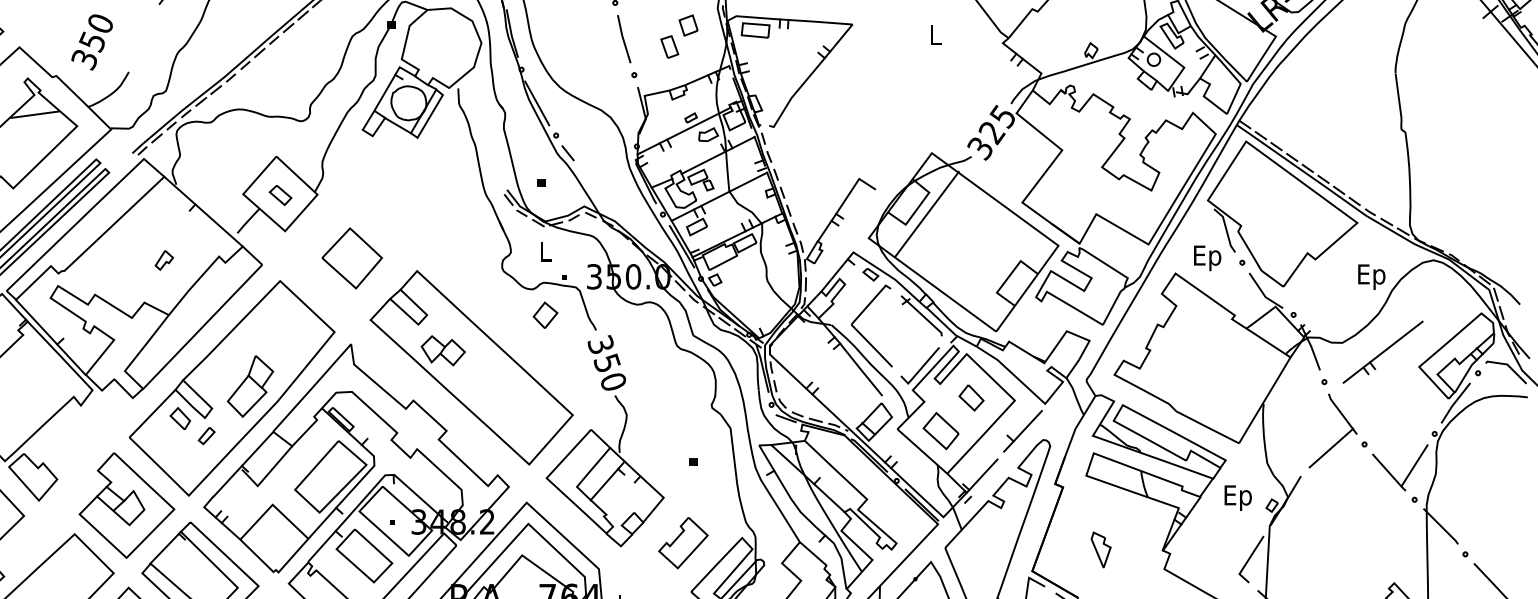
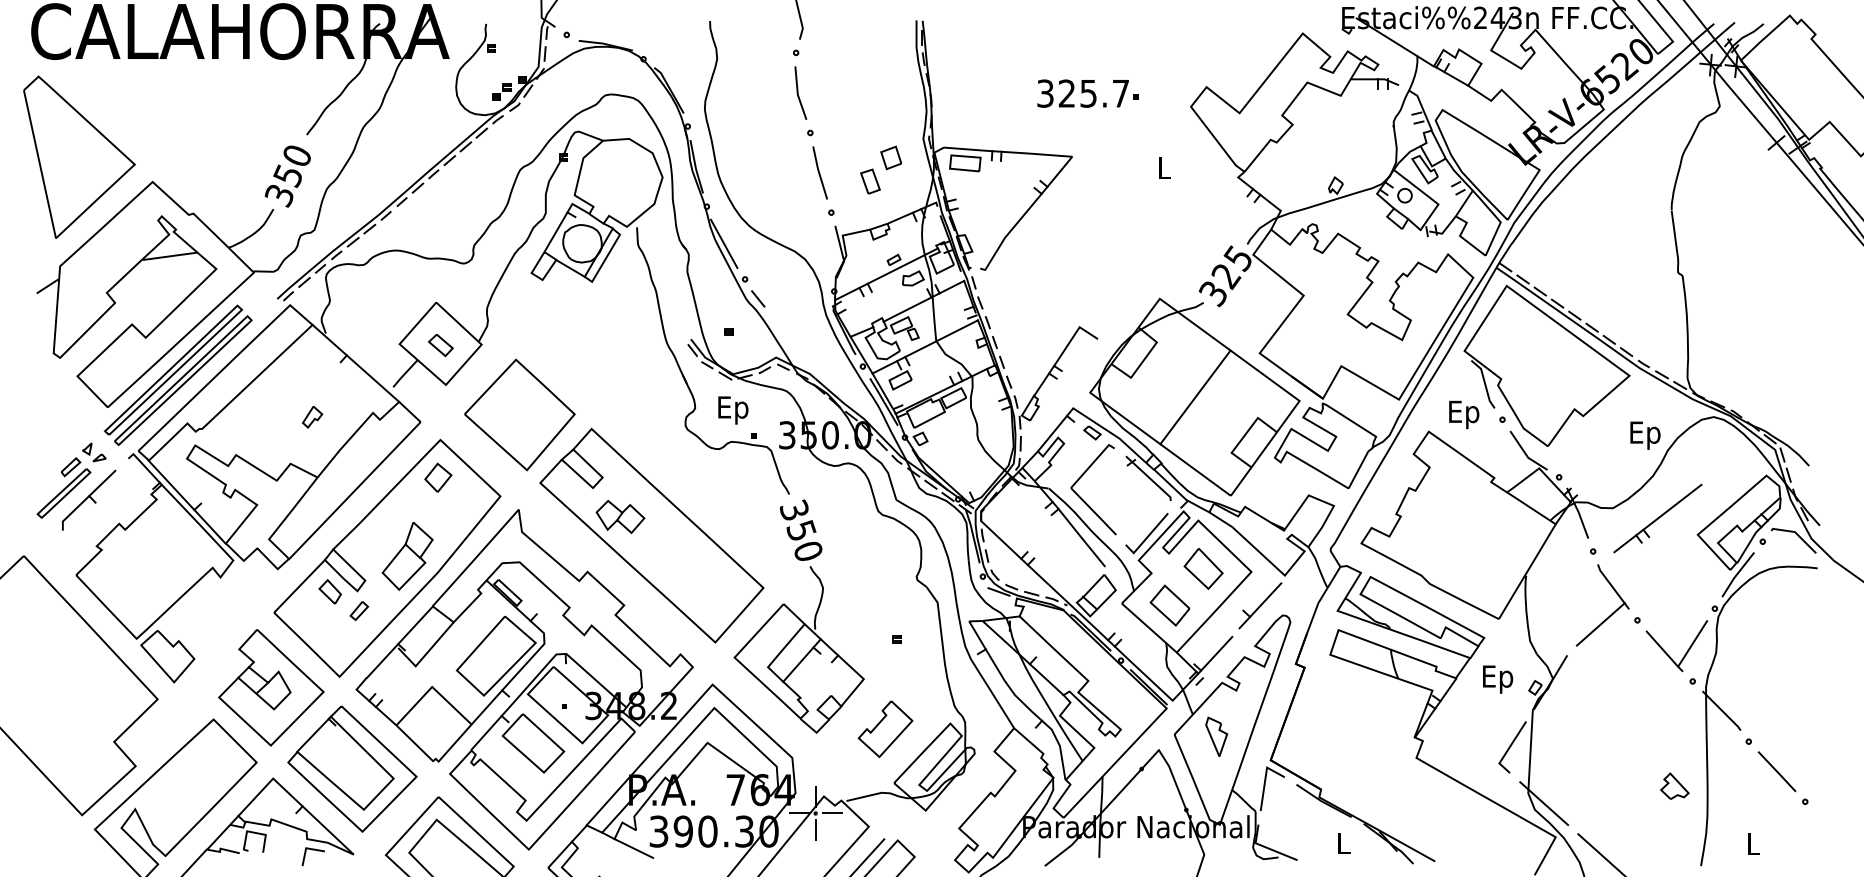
text: (91, 42) -> (287, 176), moved
line: (927, 214) -> (1195, 397), moved
text: (545, 254) -> (733, 410), L -> Ep
part: (351, 257) -> (519, 414), size x1.67
part: (545, 315) -> (438, 477), moved
part: (971, 397) -> (1203, 568), size x1.43
part: (1100, 549) -> (1216, 736), moved

